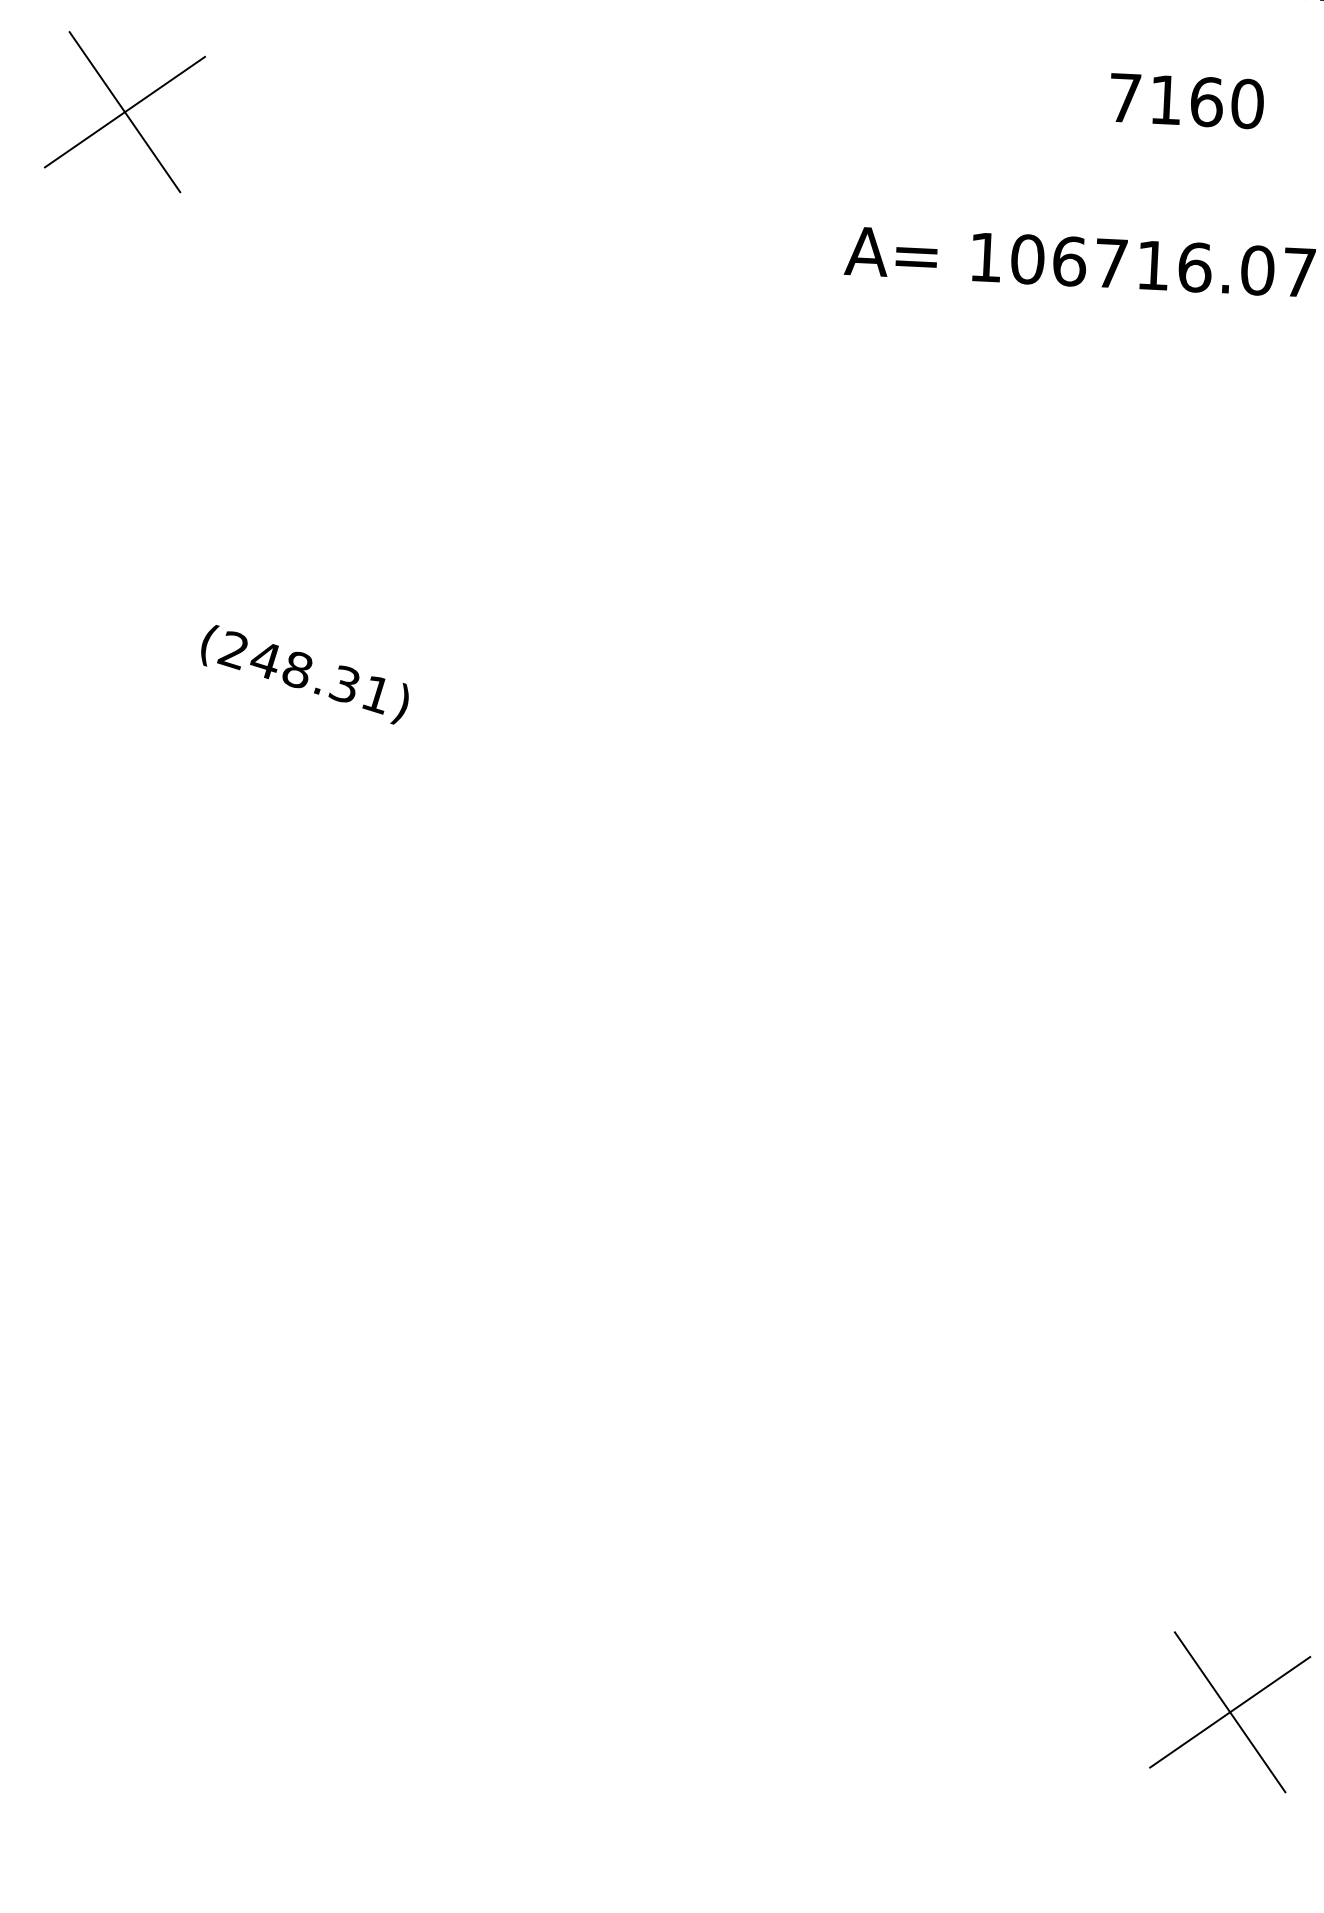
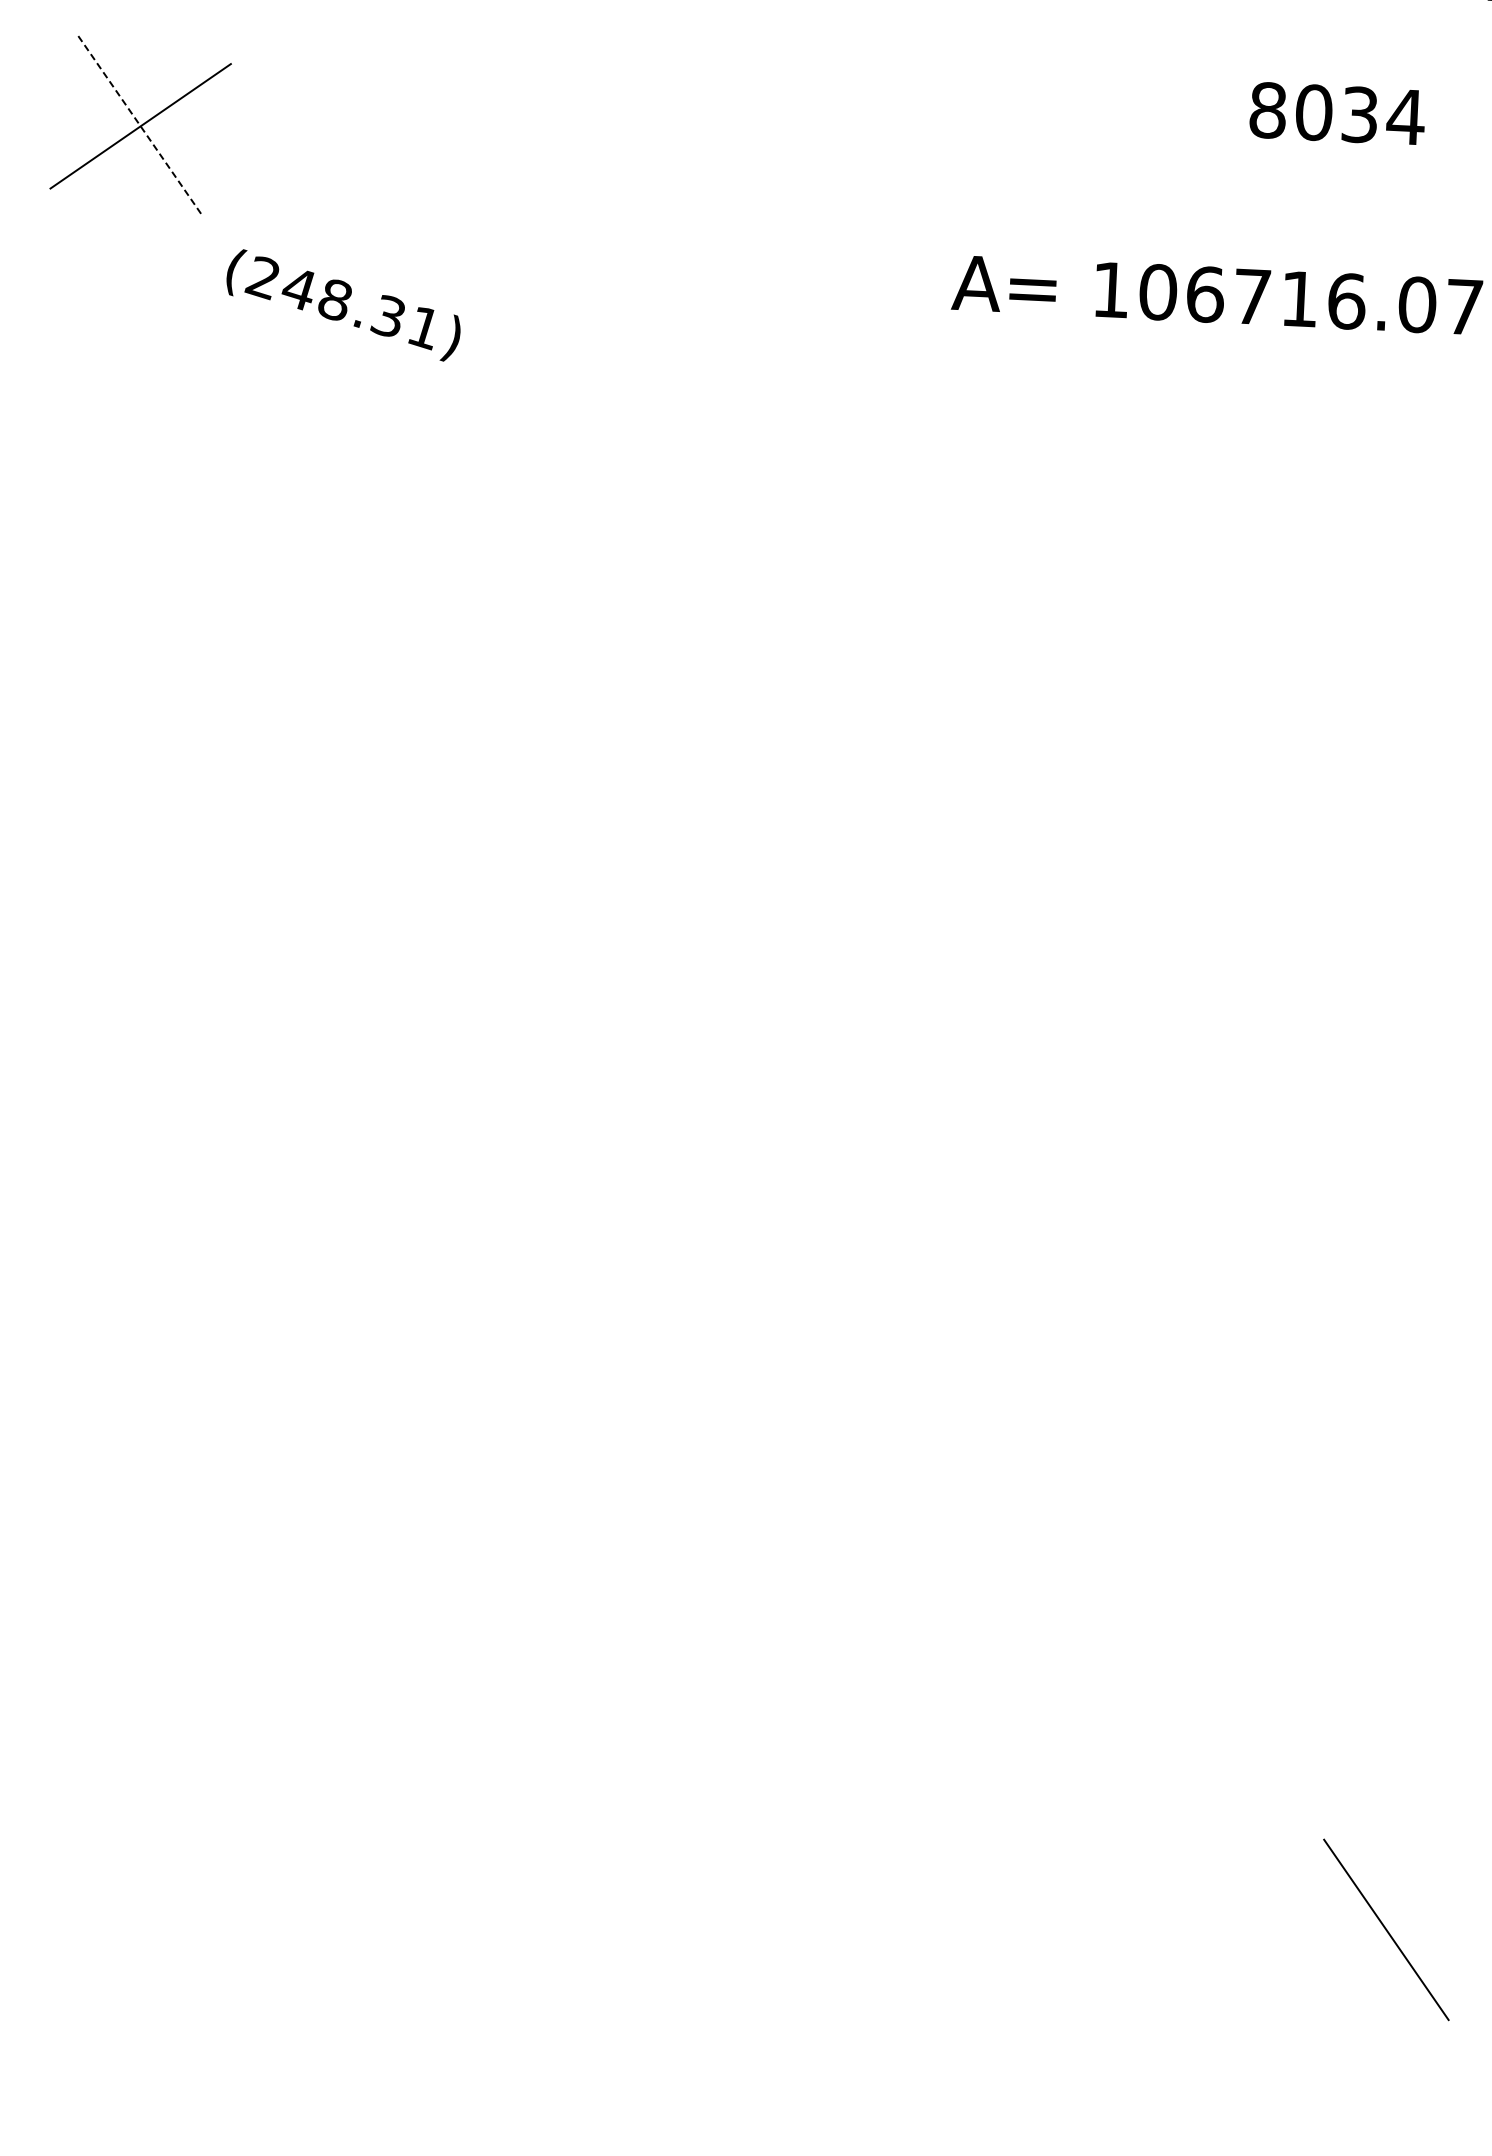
text: (1185, 100) -> (1336, 113), 7160 -> 8034
line: (124, 112) -> (140, 126), solid -> dashed
text: (304, 674) -> (343, 305), moved
line: (1230, 1711) -> (1386, 1929), removed

